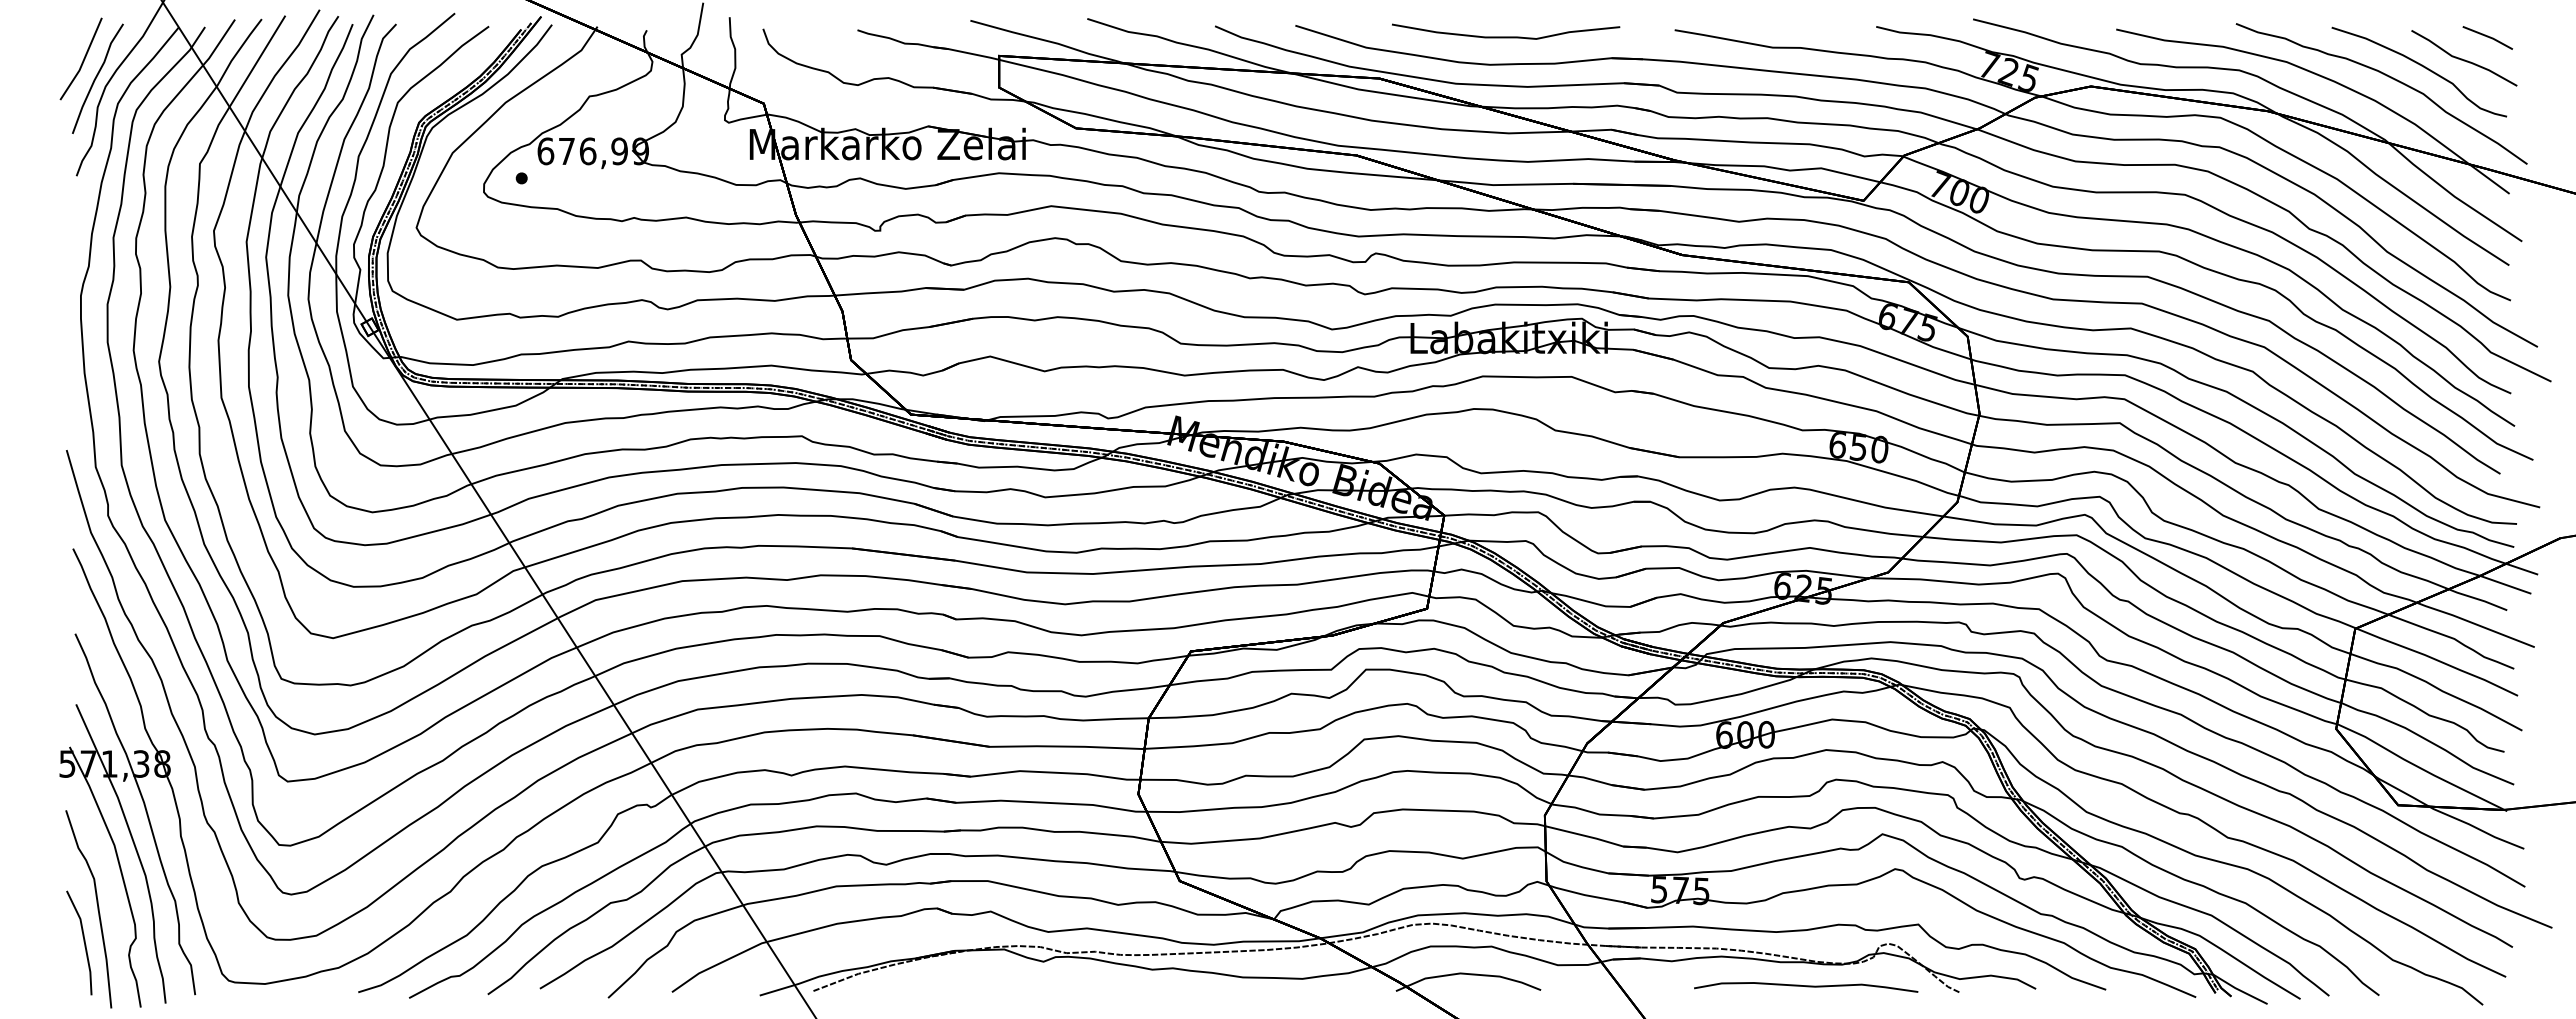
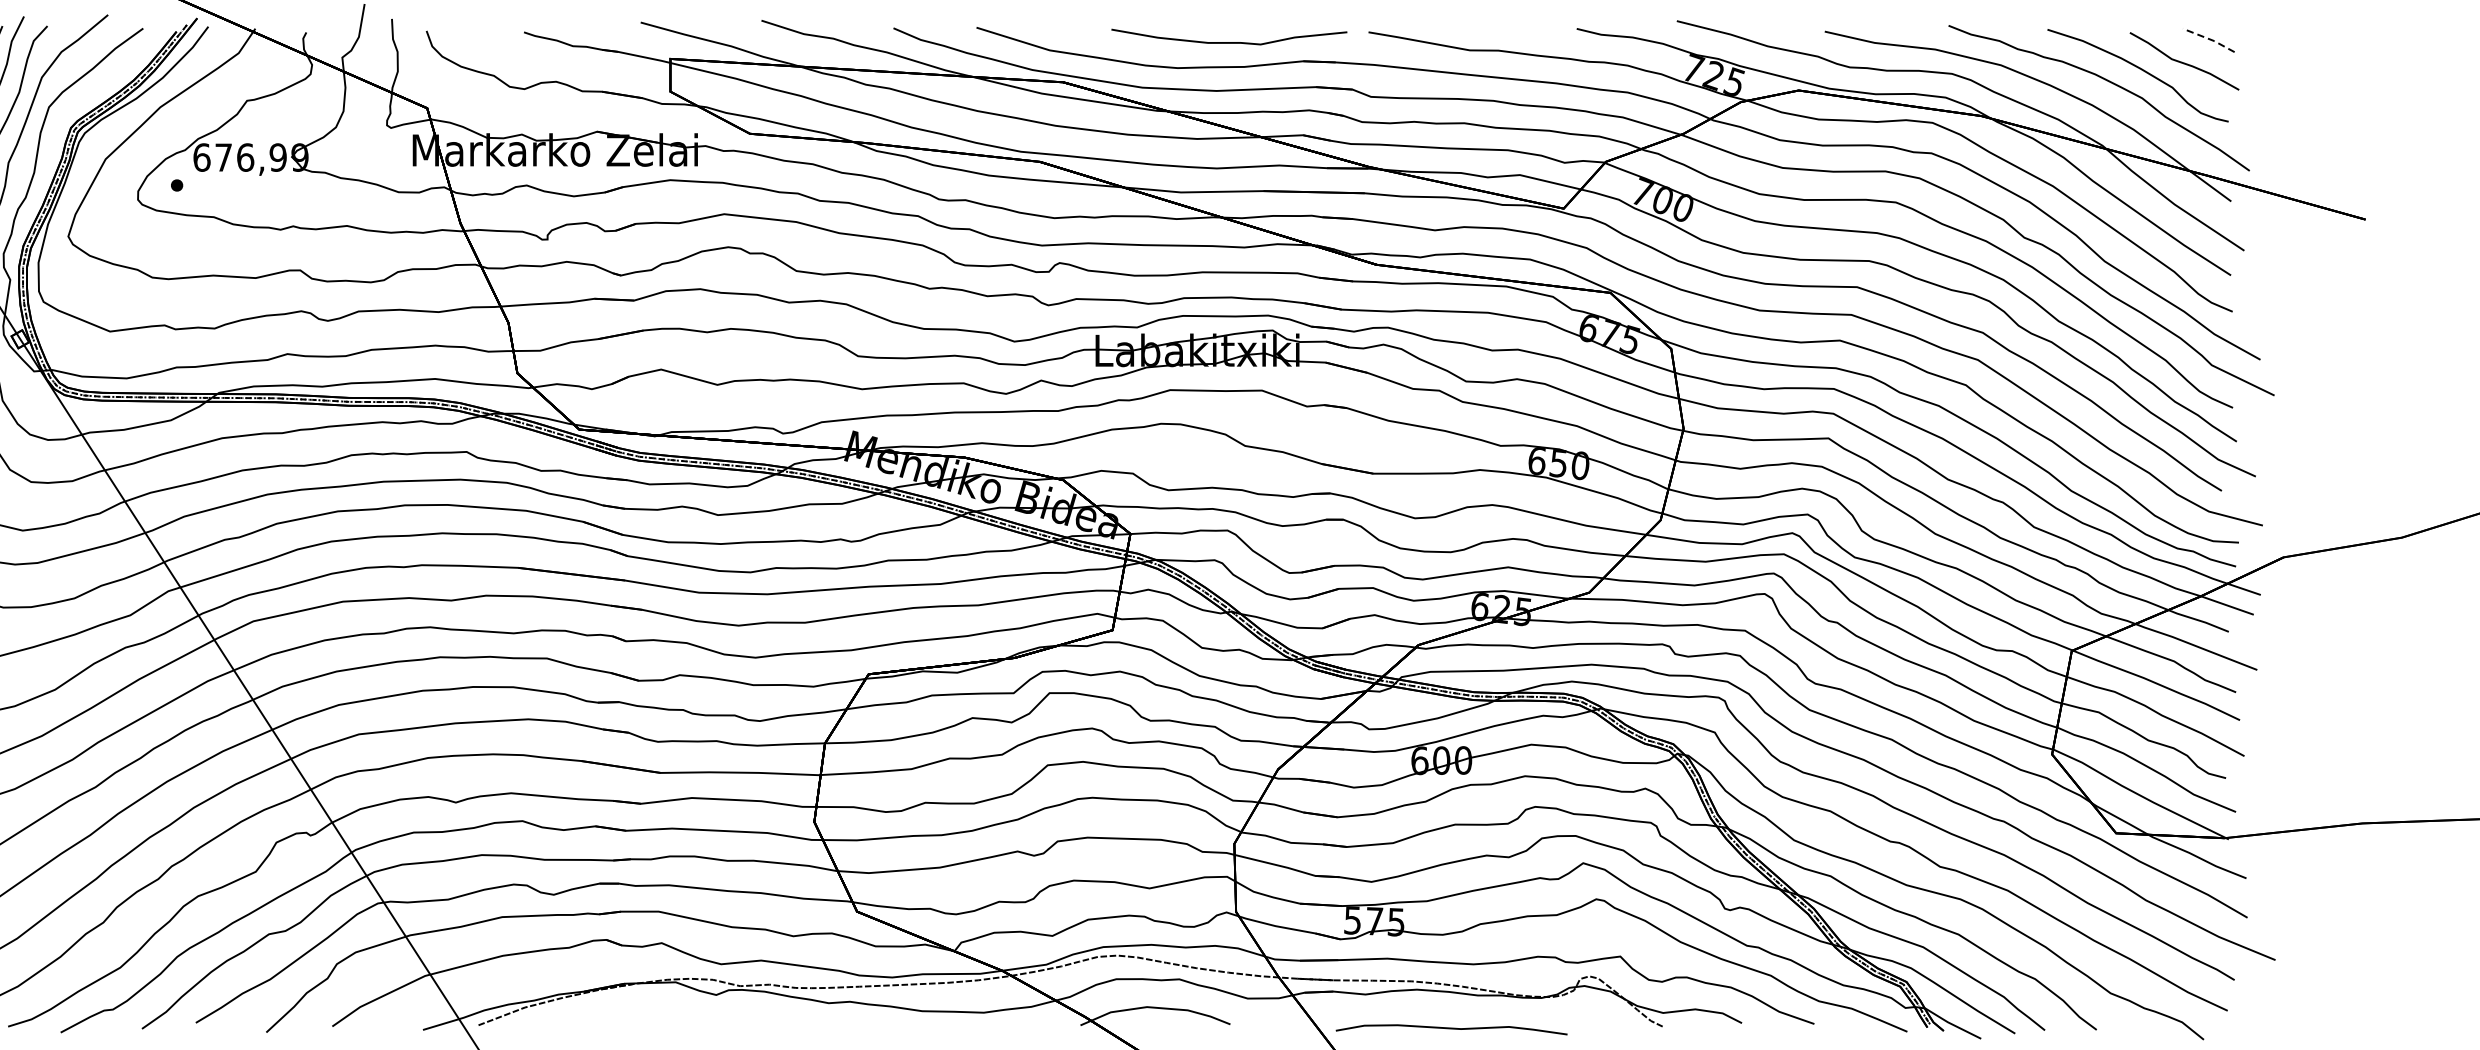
curve: (1506, 36) -> (1229, 41), moved
line: (2488, 36) -> (2209, 38), solid -> dashed
curve: (1806, 987) -> (1452, 1029), moved

